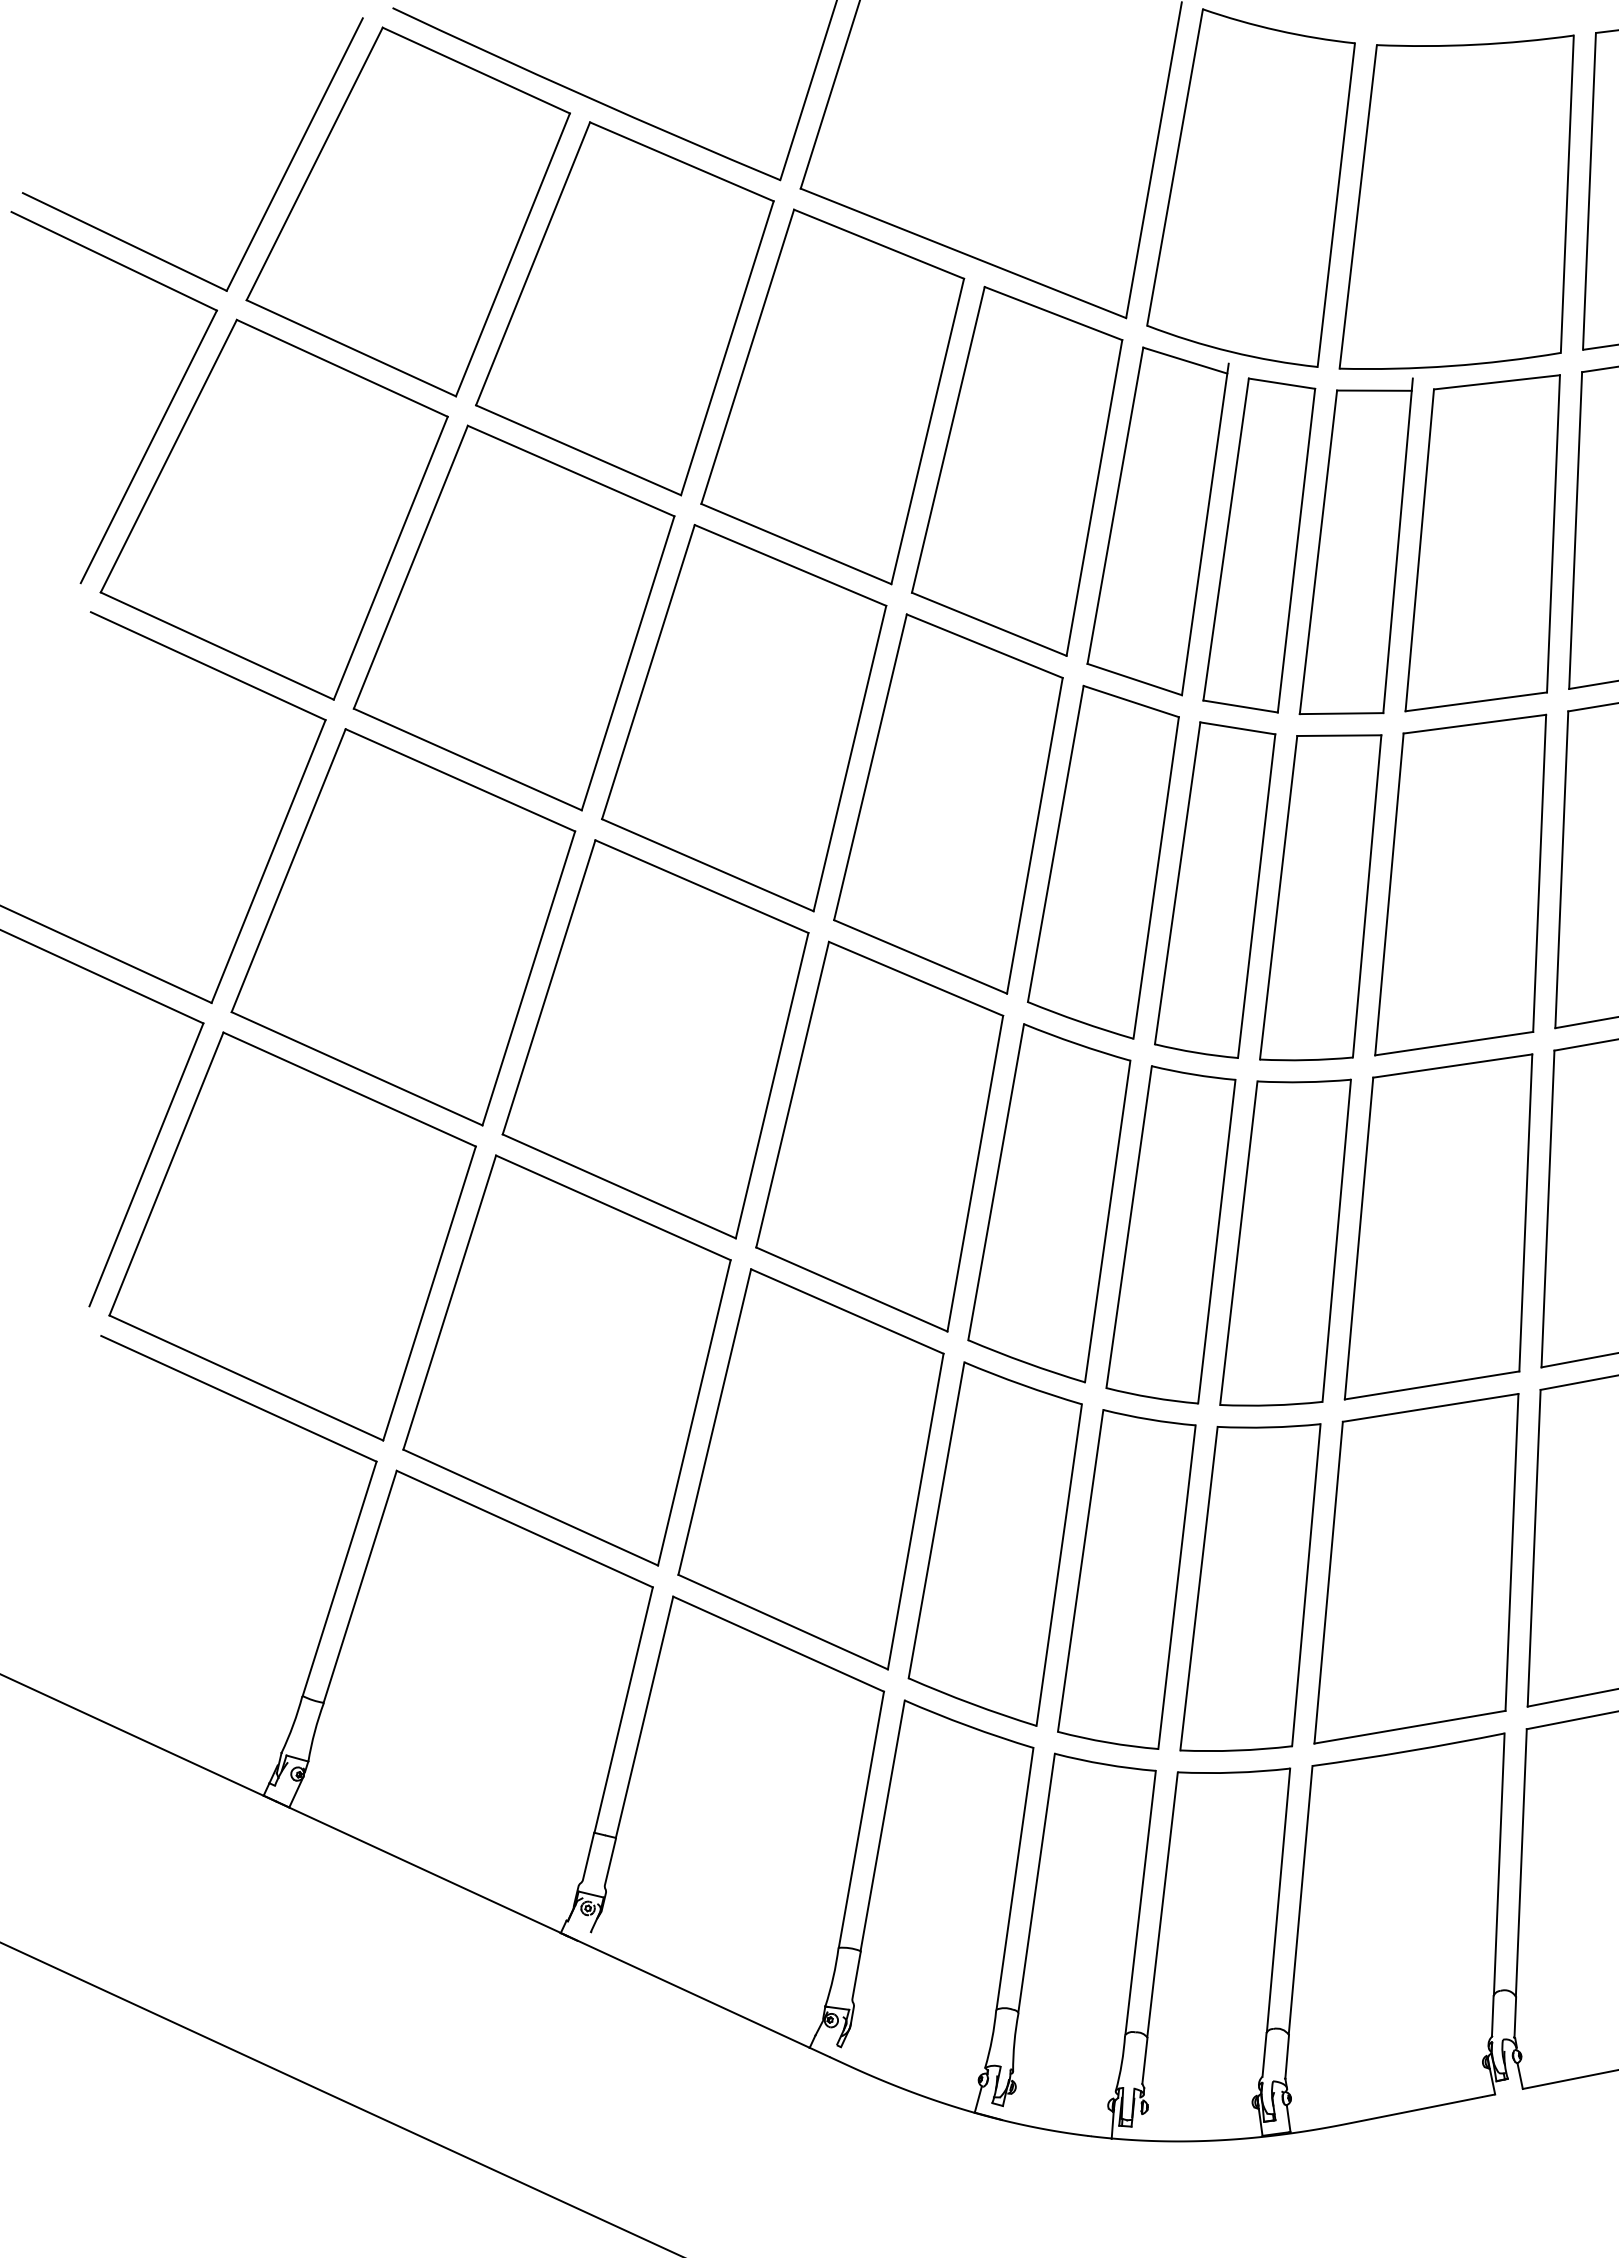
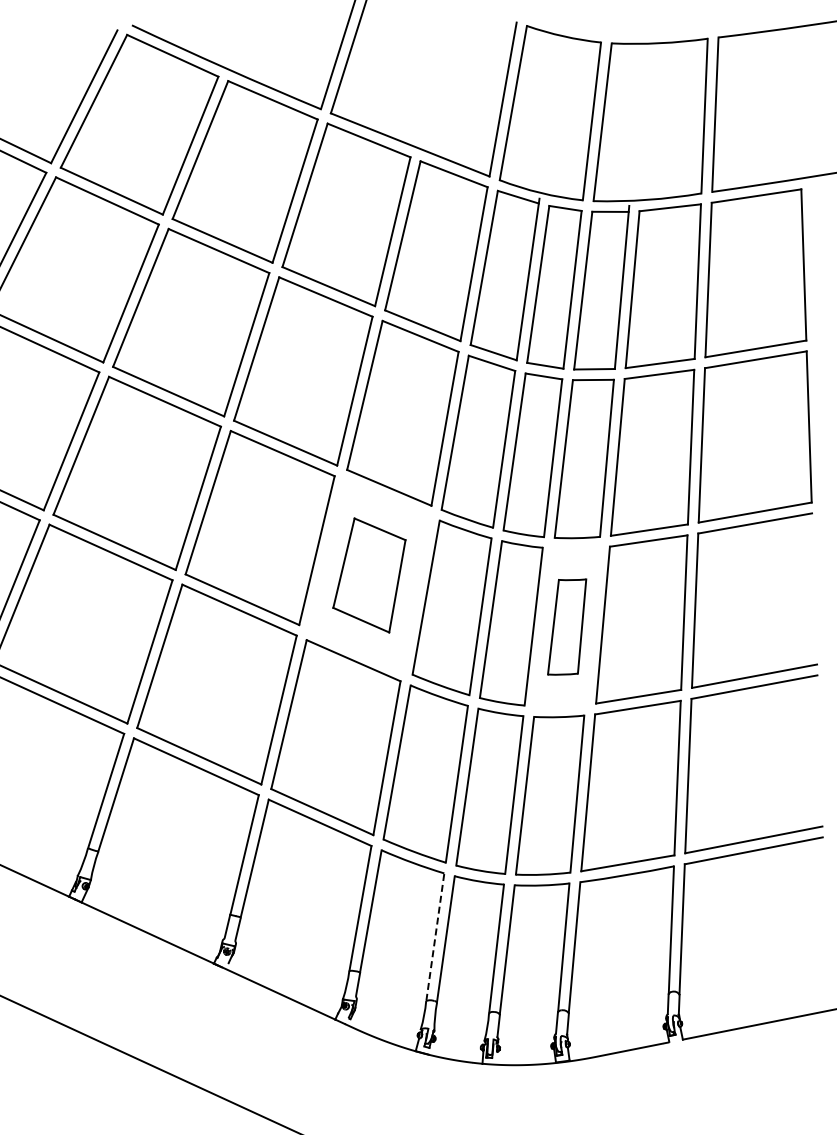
part: (879, 1136) -> (369, 575), size x0.6
part: (1284, 1241) -> (566, 626), size x0.6
line: (1015, 1877) -> (435, 936), solid -> dashed

